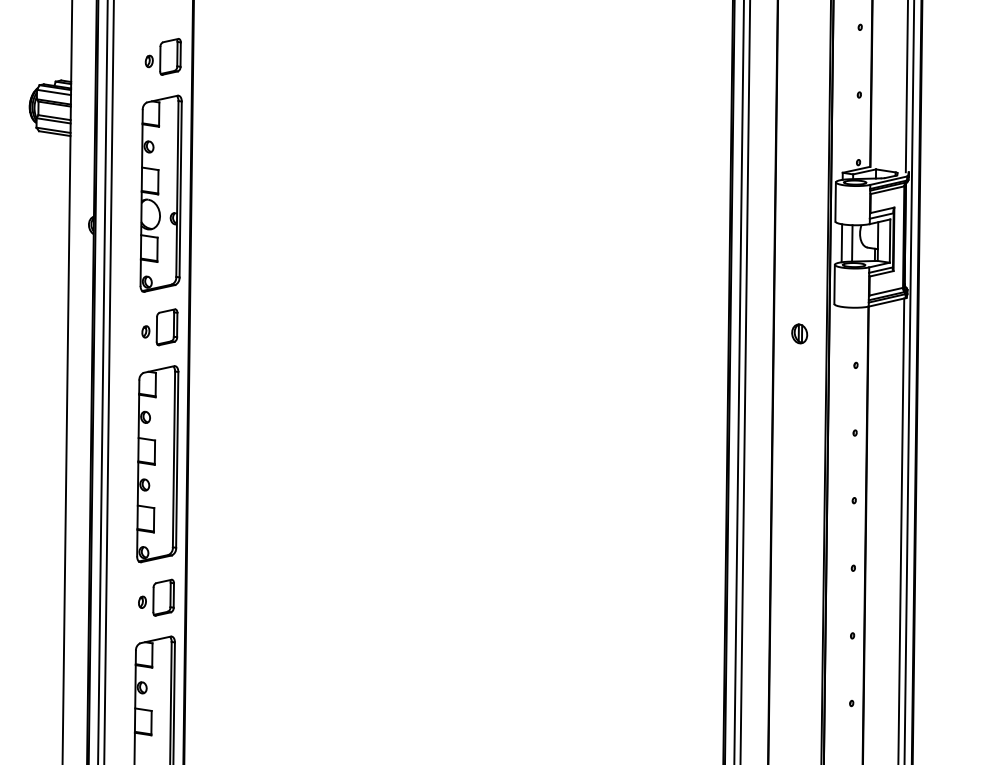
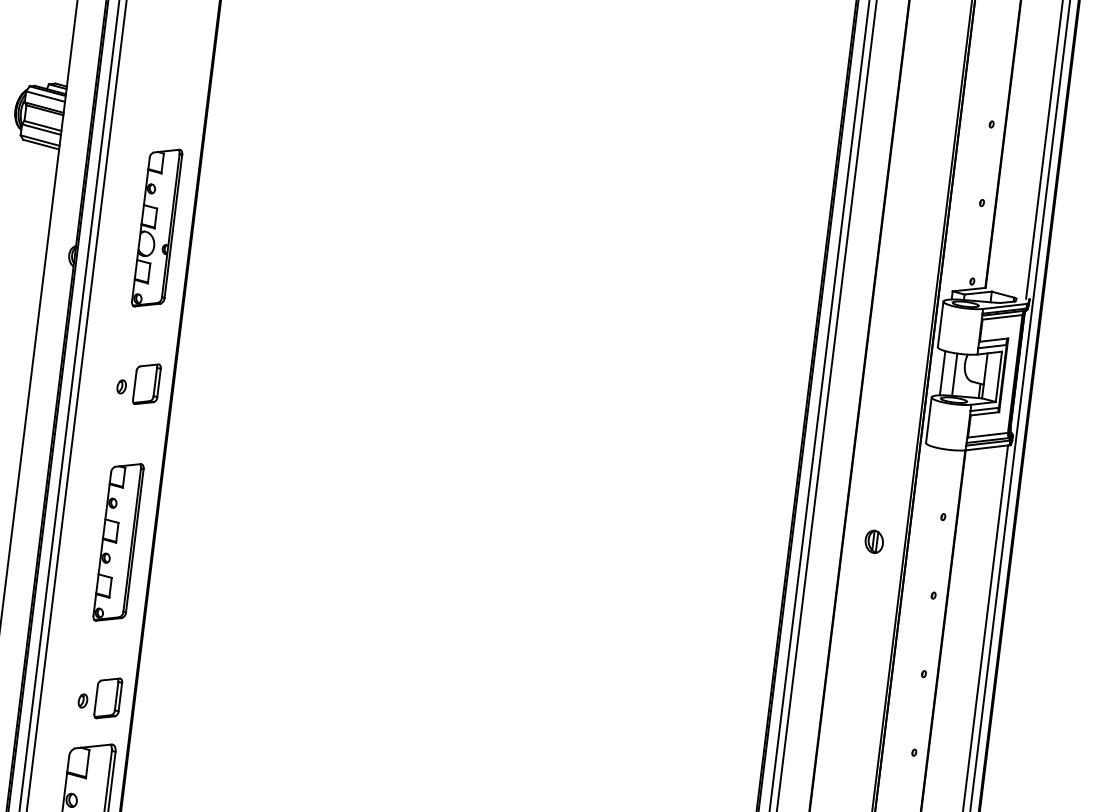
part: (162, 56) -> (176, 68), removed
part: (160, 193) -> (156, 227), size x0.7
part: (799, 333) -> (874, 541), moved
part: (157, 464) -> (118, 542), size x0.7

